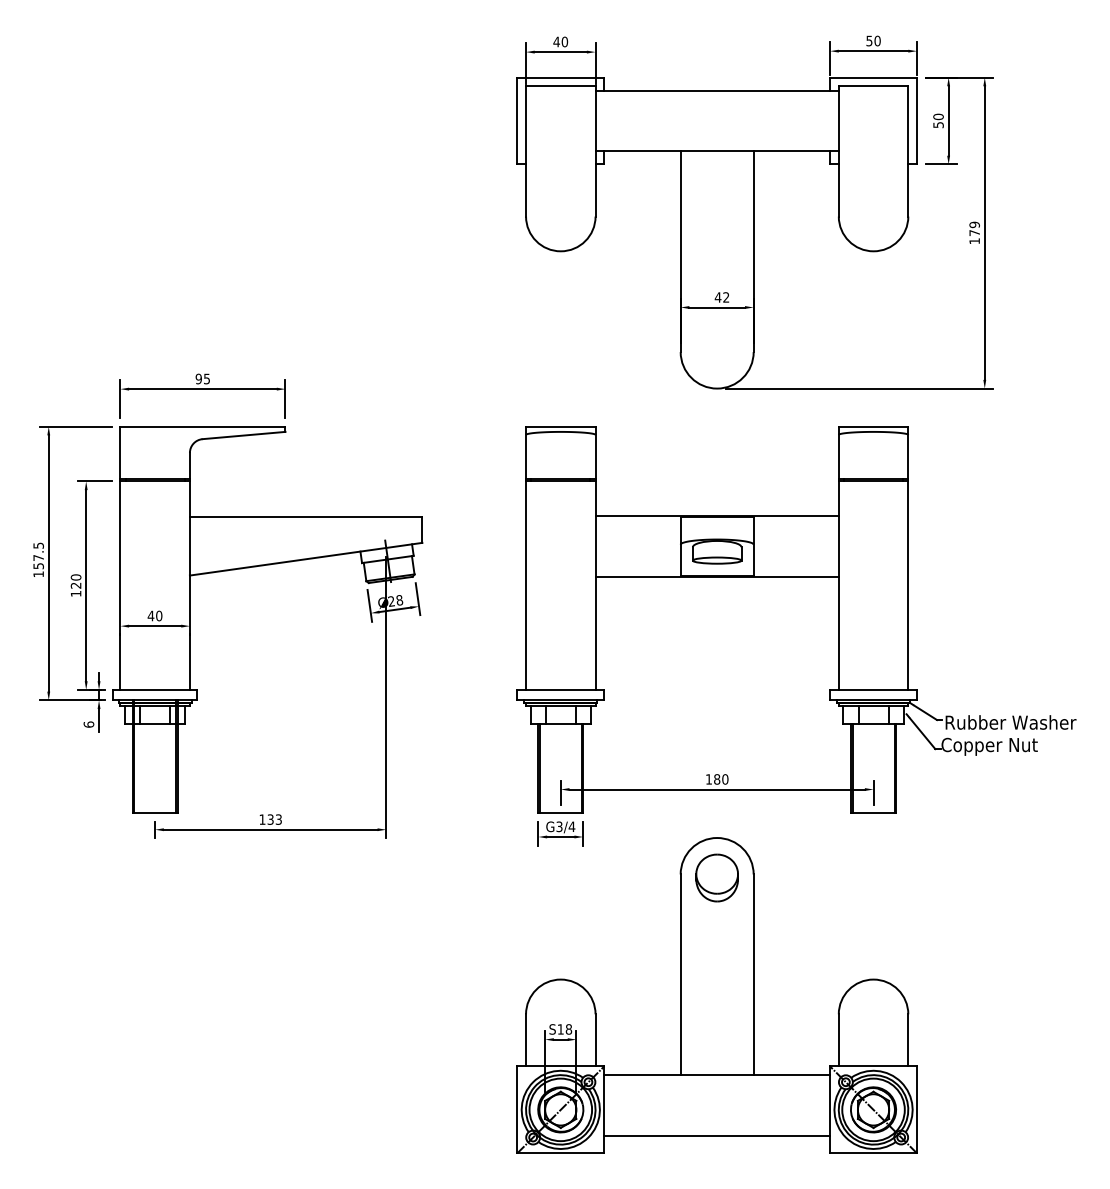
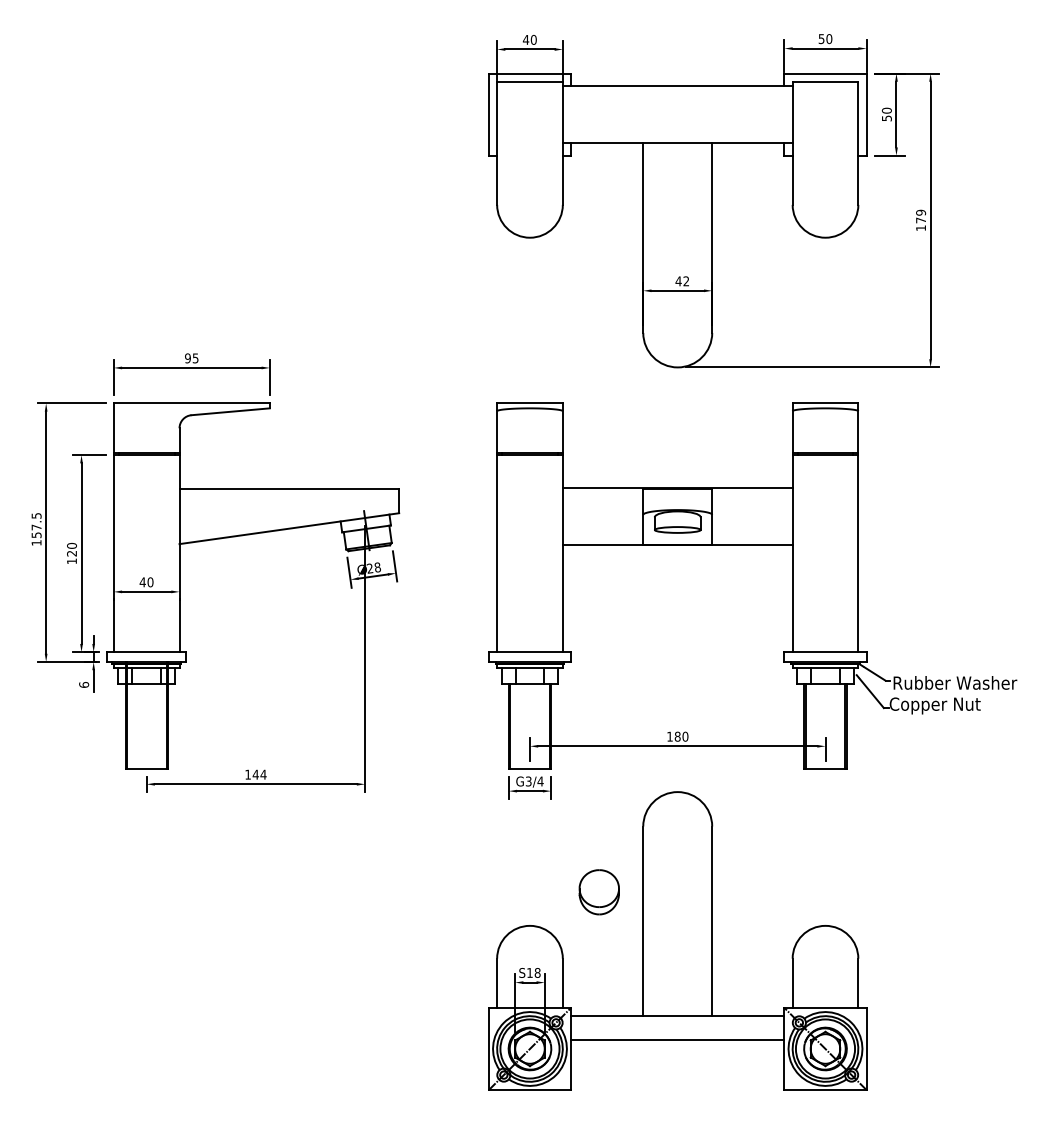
text: (274, 819) -> (259, 774), 133 -> 144
part: (716, 877) -> (598, 891), moved
line: (717, 1135) -> (678, 1039), moved

